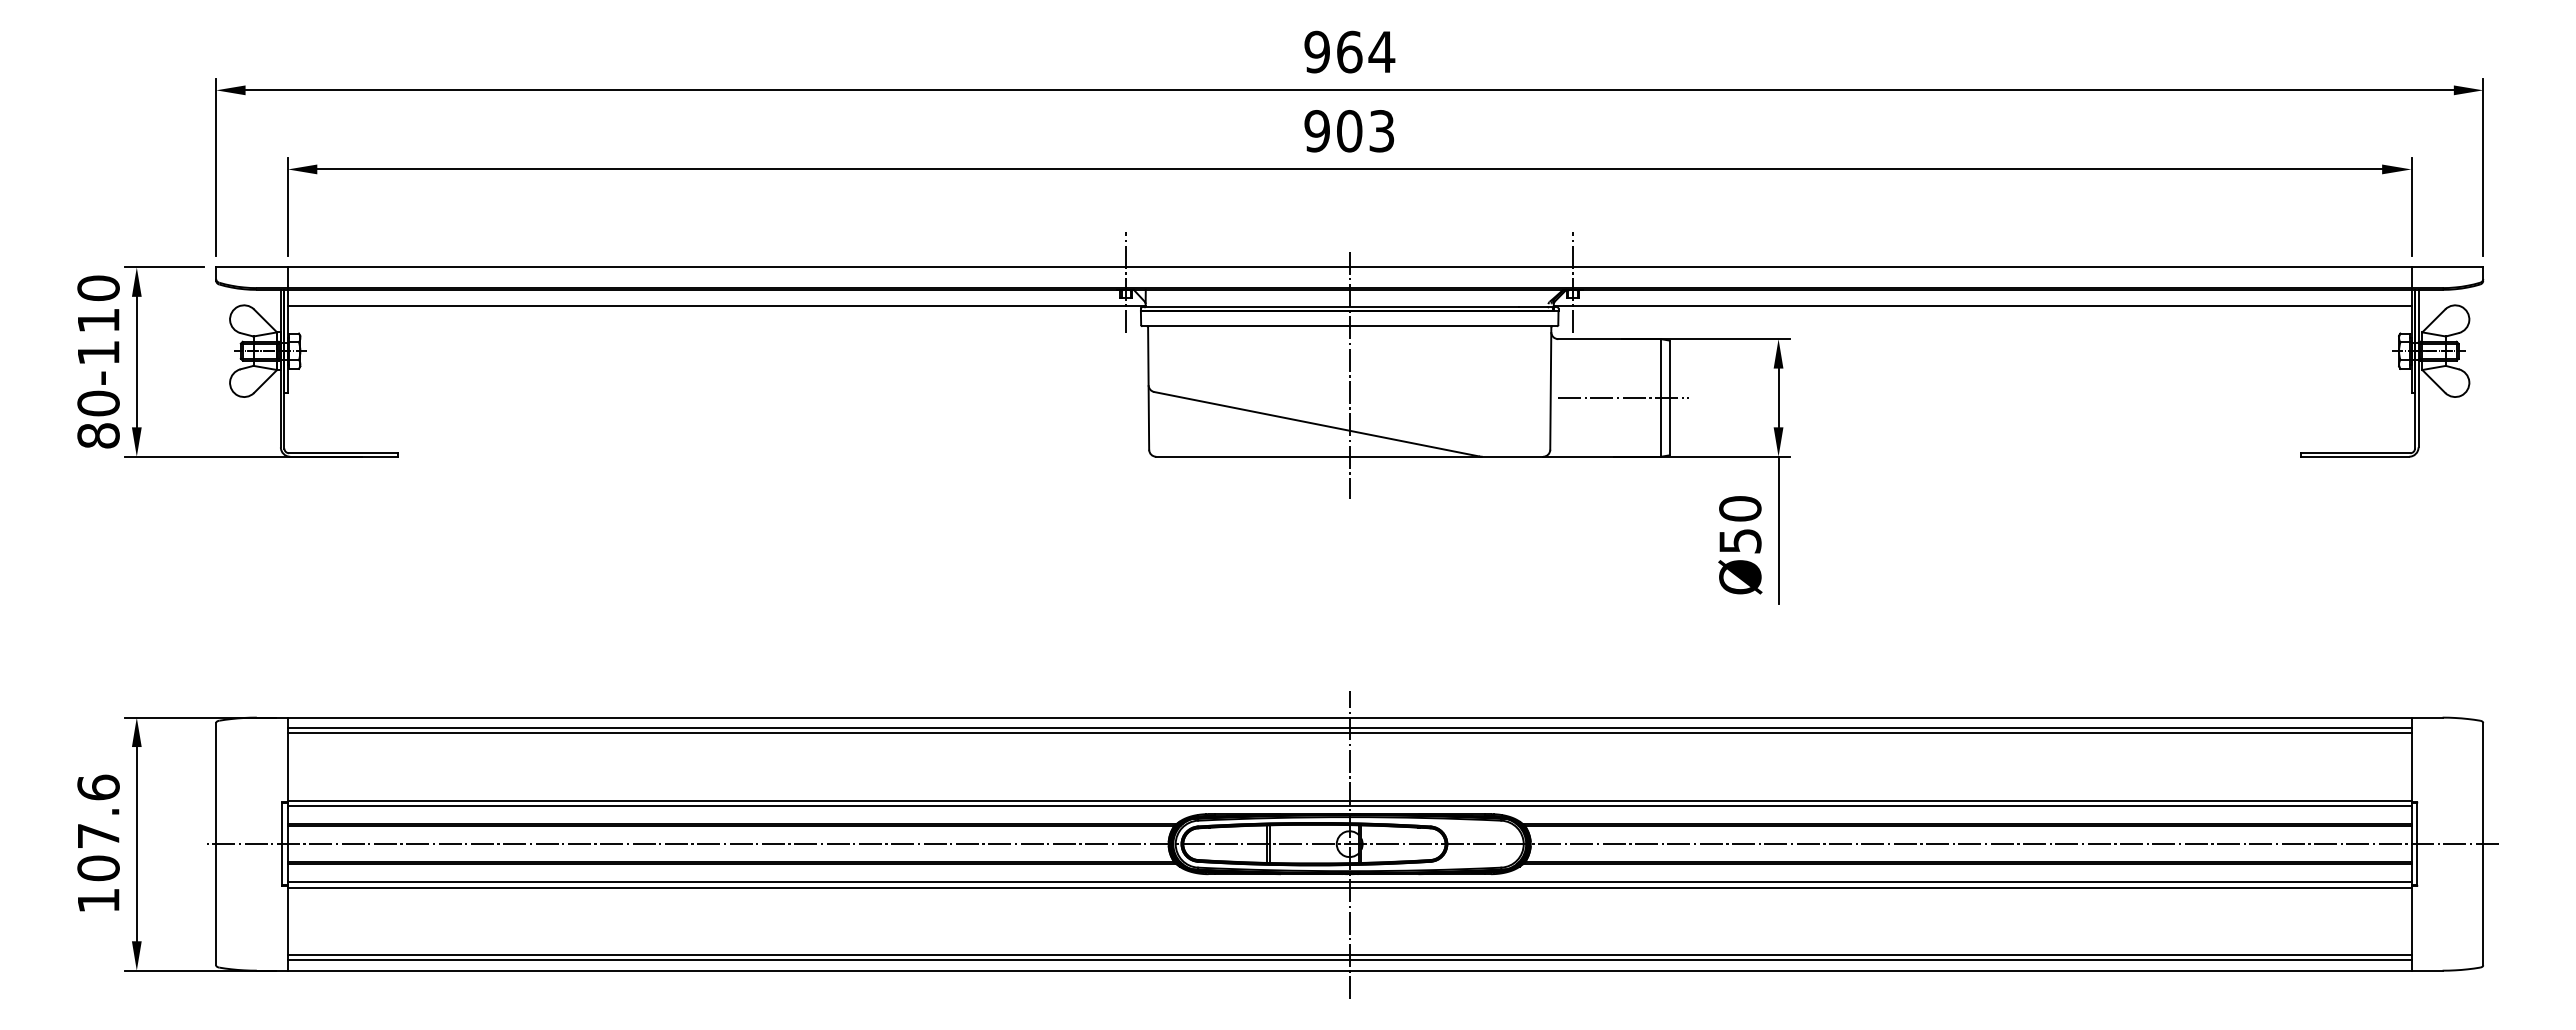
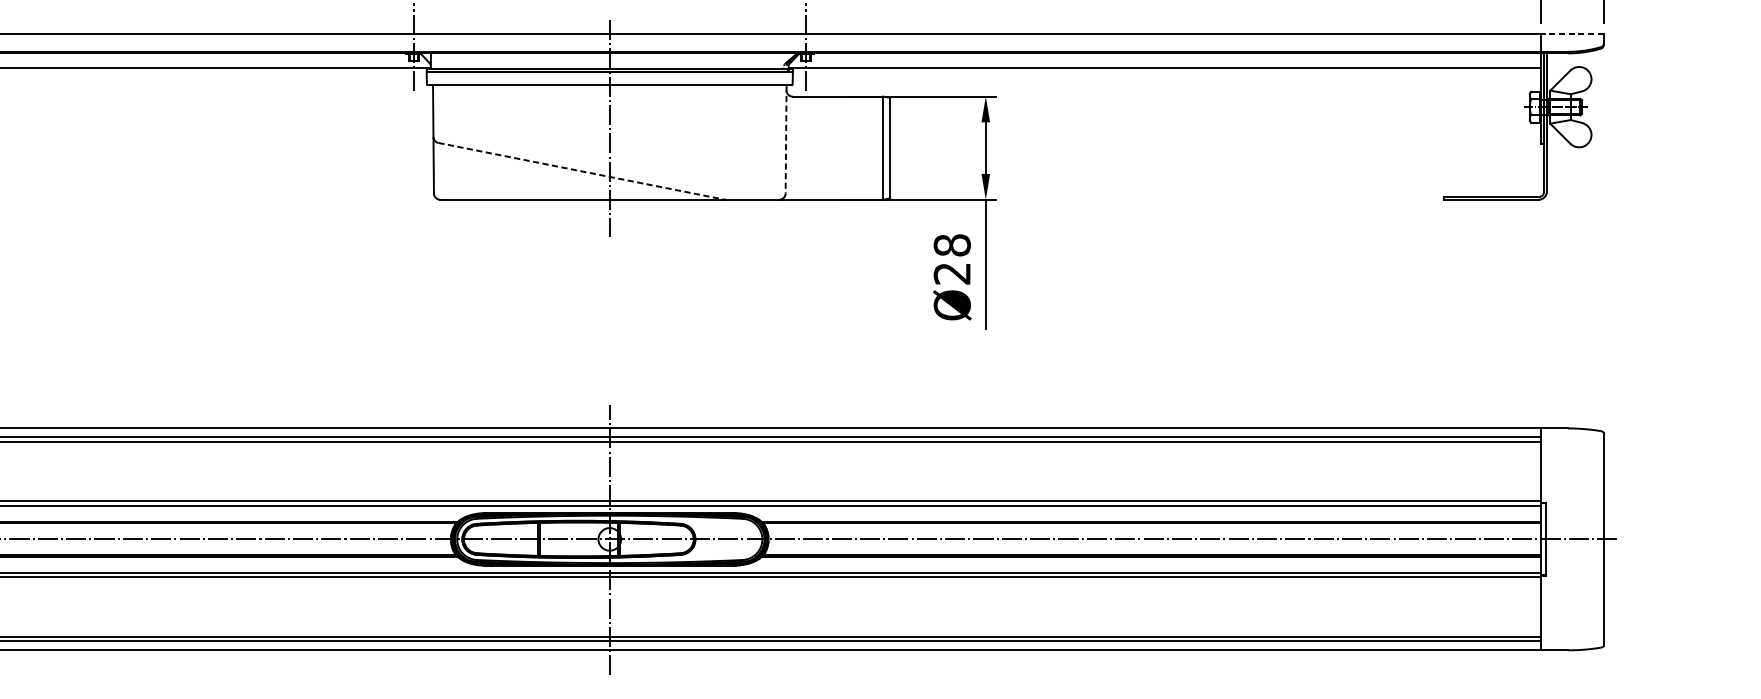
line: (2447, 267) -> (1572, 33), solid -> dashed
line: (1550, 389) -> (785, 140), solid -> dashed
line: (1623, 397) -> (849, 147), removed
line: (1316, 424) -> (580, 171), solid -> dashed
text: (1740, 524) -> (952, 259), Ø50 -> Ø28

